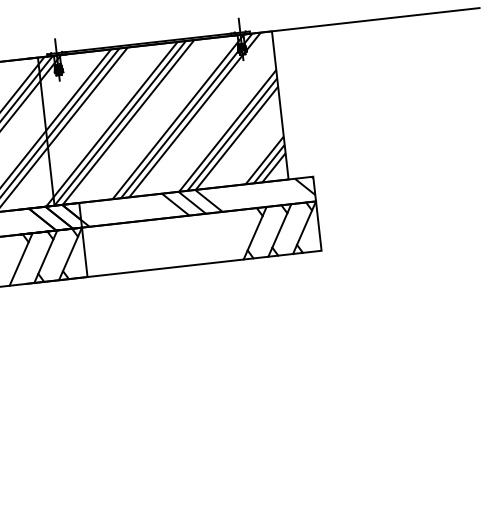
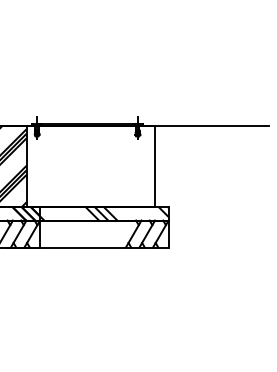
hatch: (162, 117) -> (90, 165), removed

